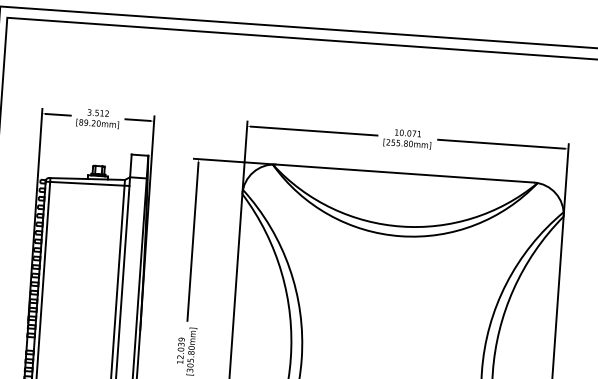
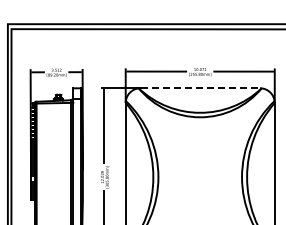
line: (405, 174) -> (200, 88), solid -> dashed

